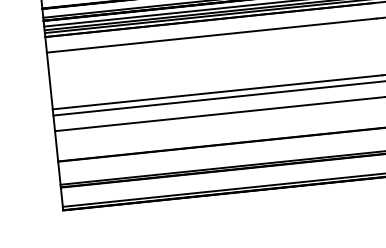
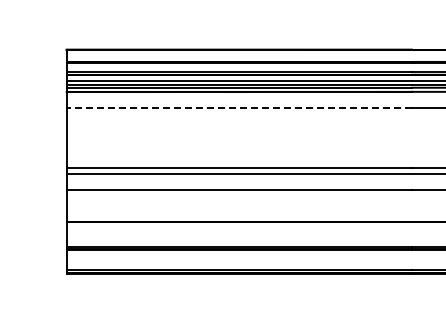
line: (212, 35) -> (239, 108), solid -> dashed

